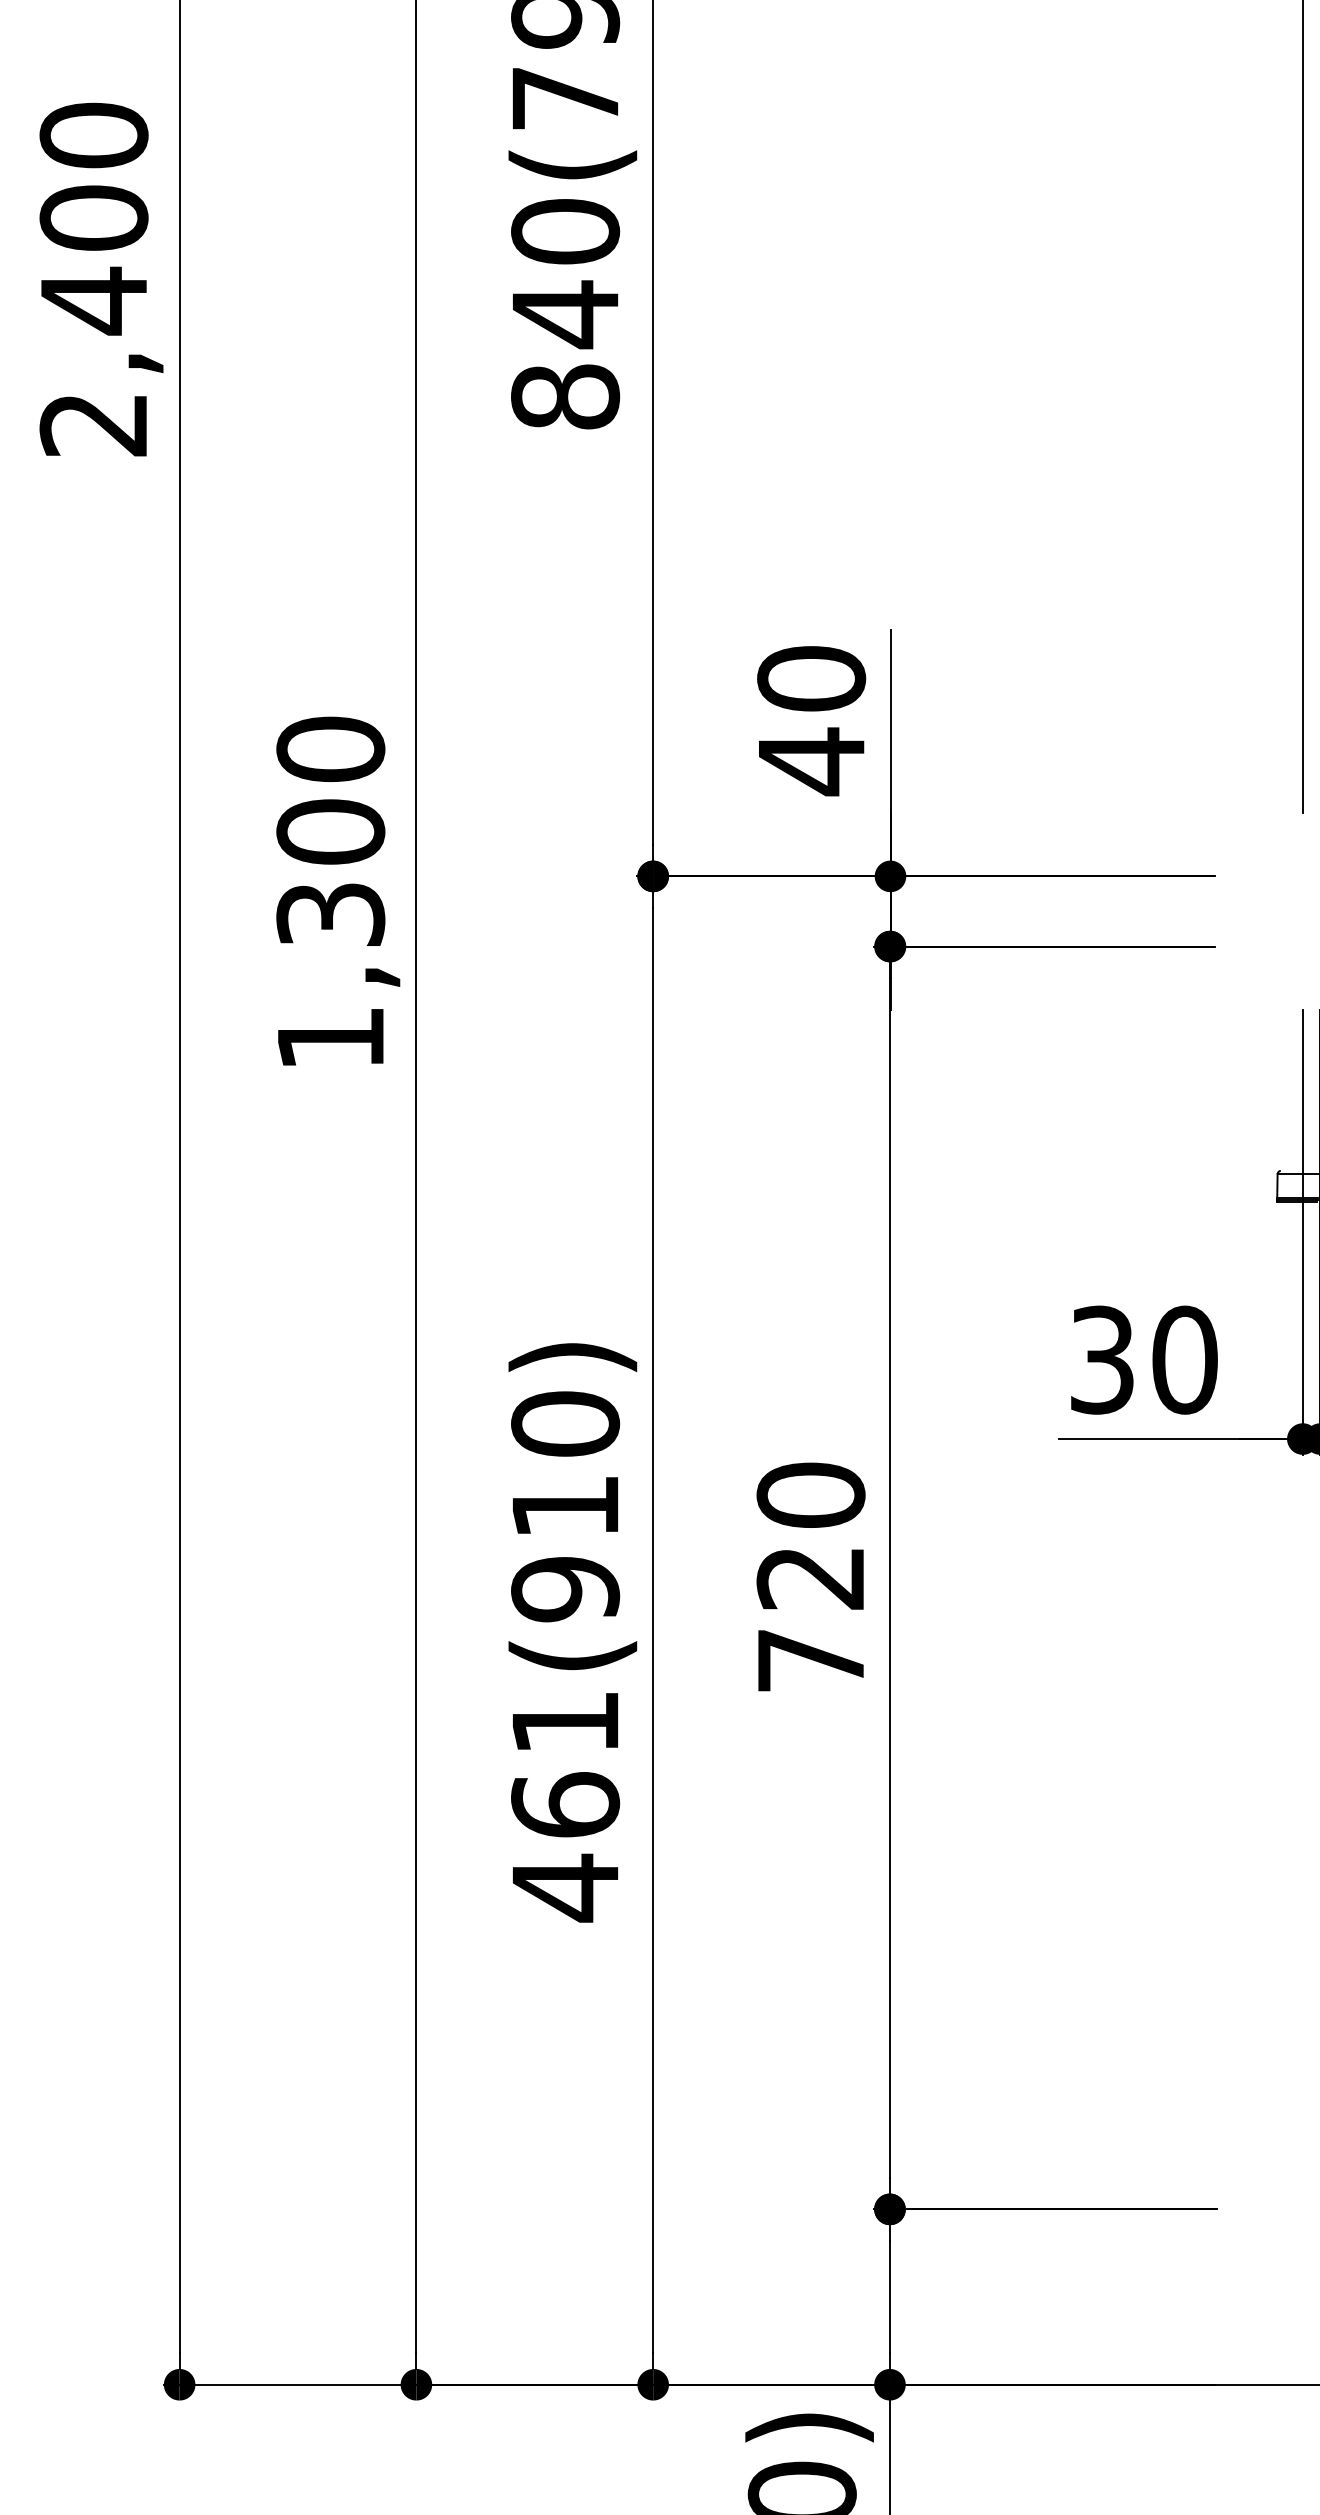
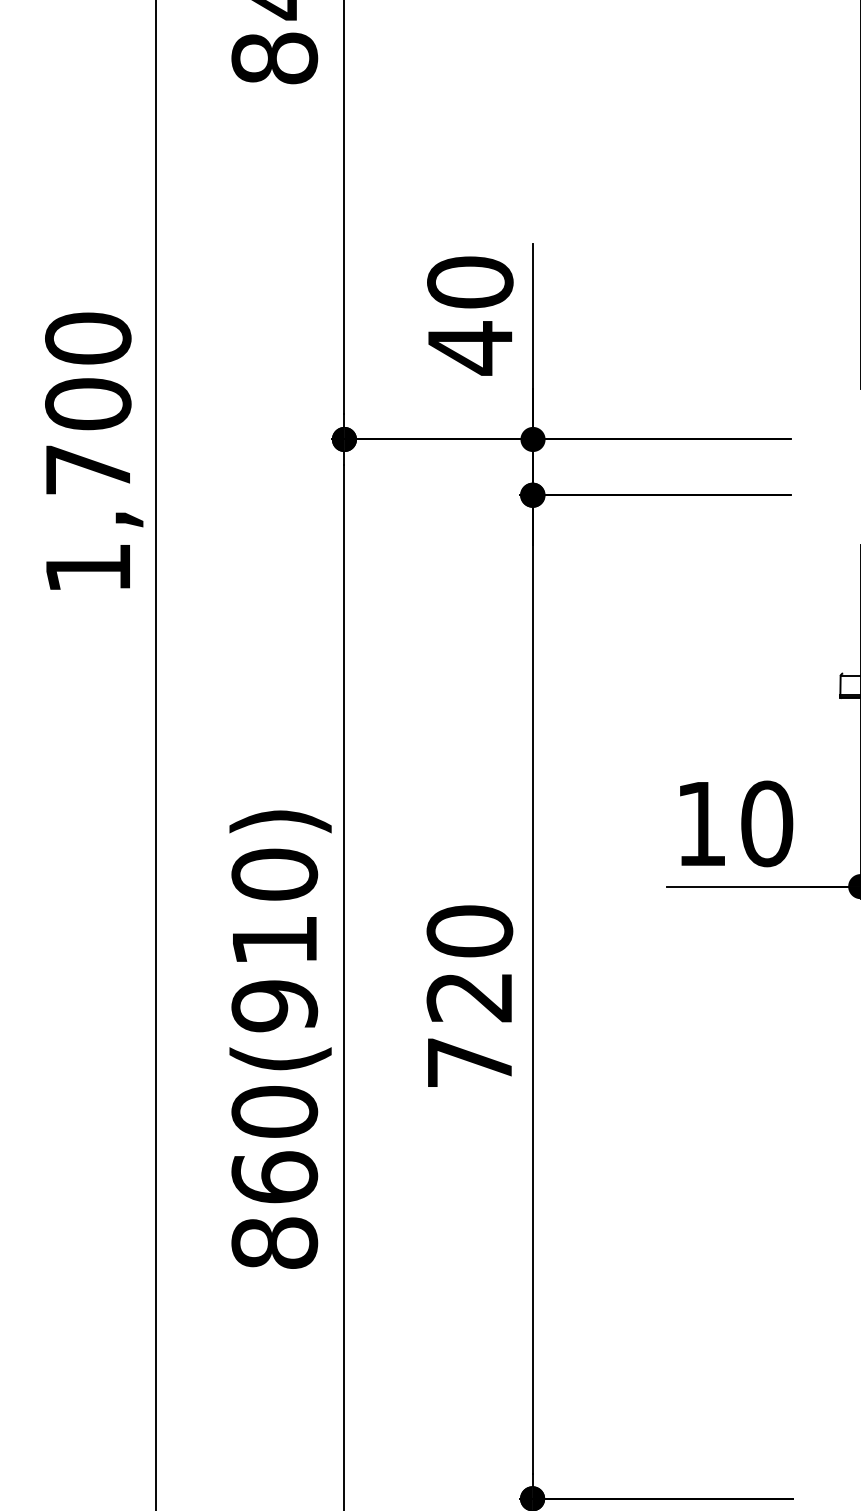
text: (330, 914) -> (87, 469), 1,300 -> 1,700
text: (1102, 1359) -> (701, 823), 30 -> 10
text: (565, 1805) -> (274, 1177), 461(910) -> 860(910)

